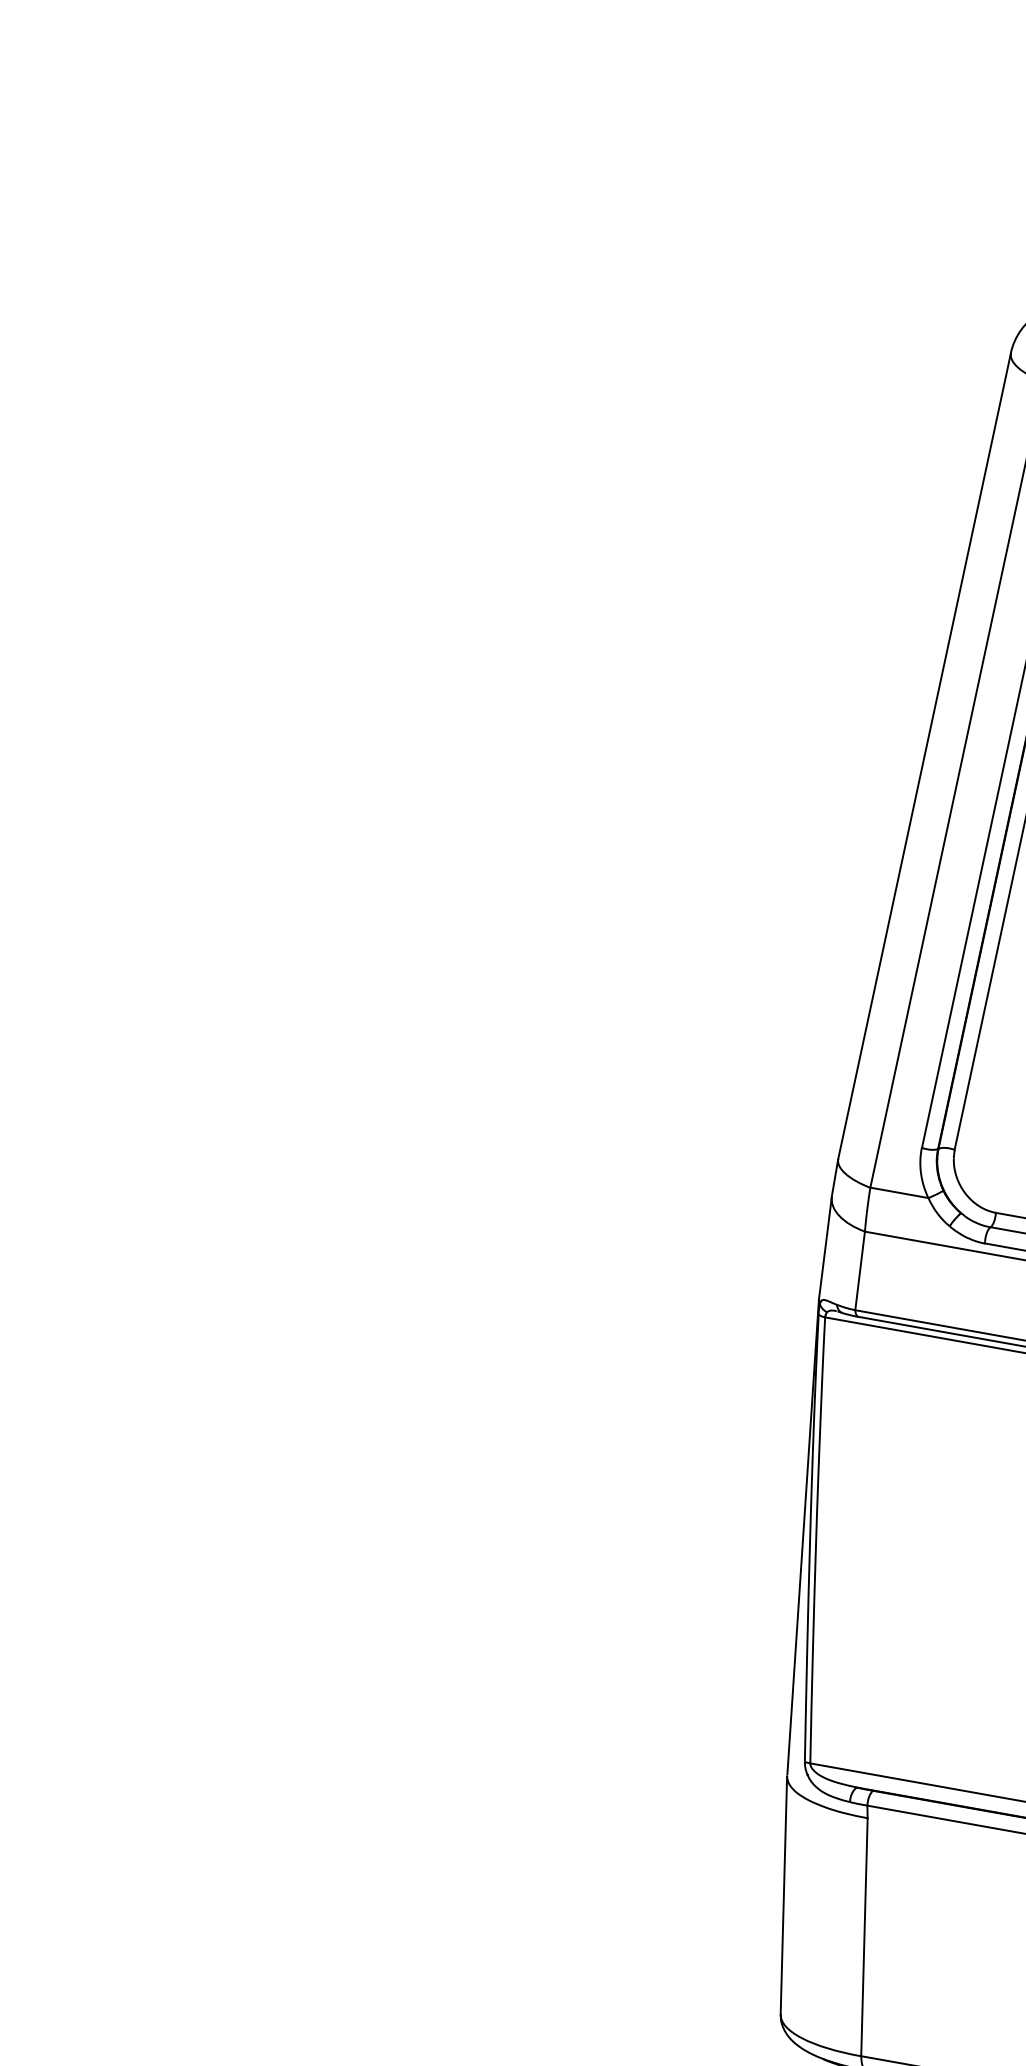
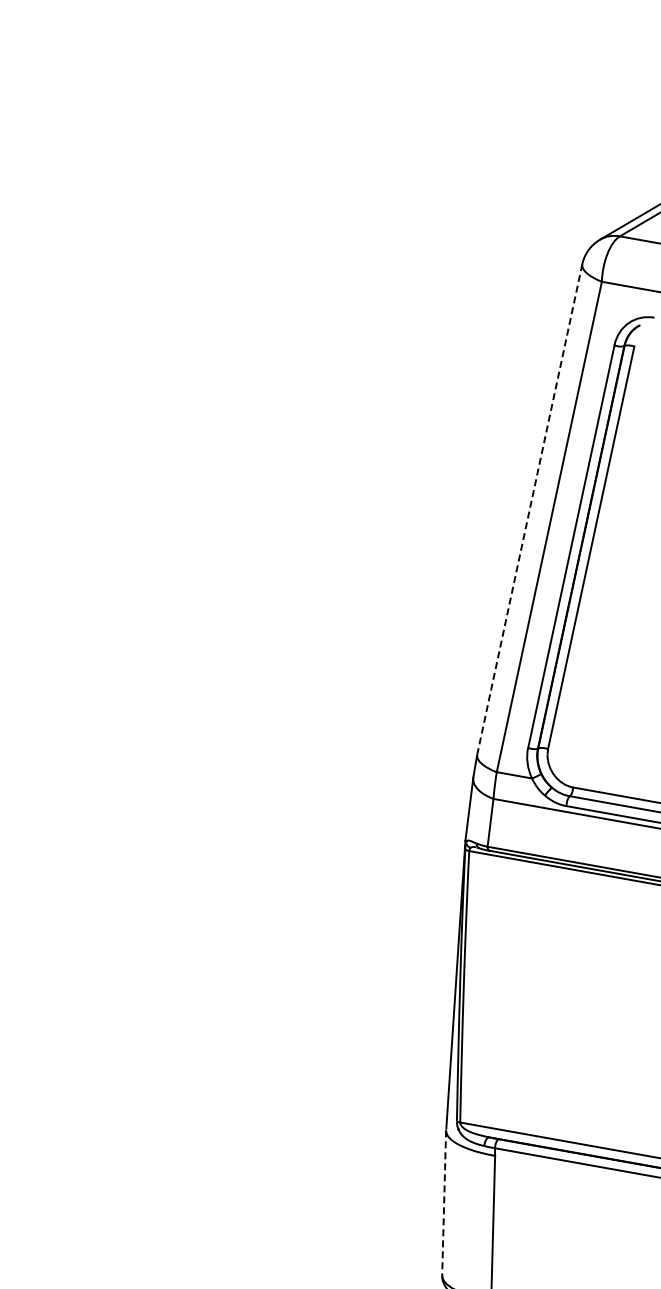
line: (924, 756) -> (529, 509), solid -> dashed
line: (784, 1894) -> (444, 1202), solid -> dashed

